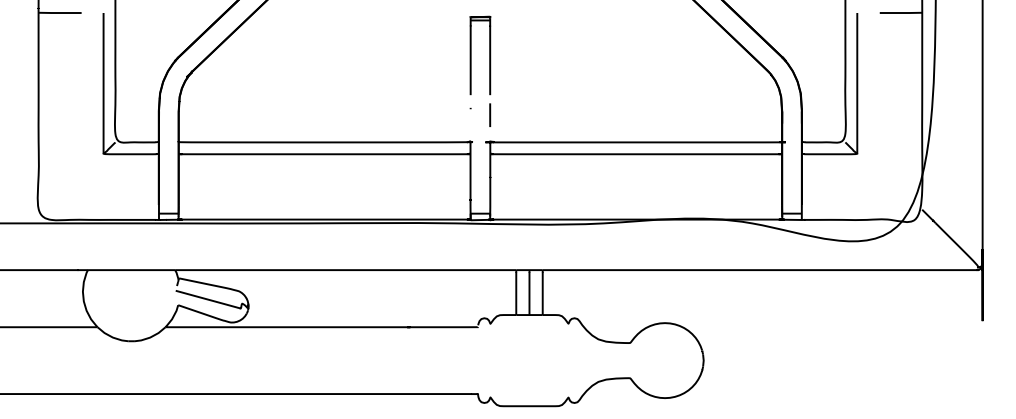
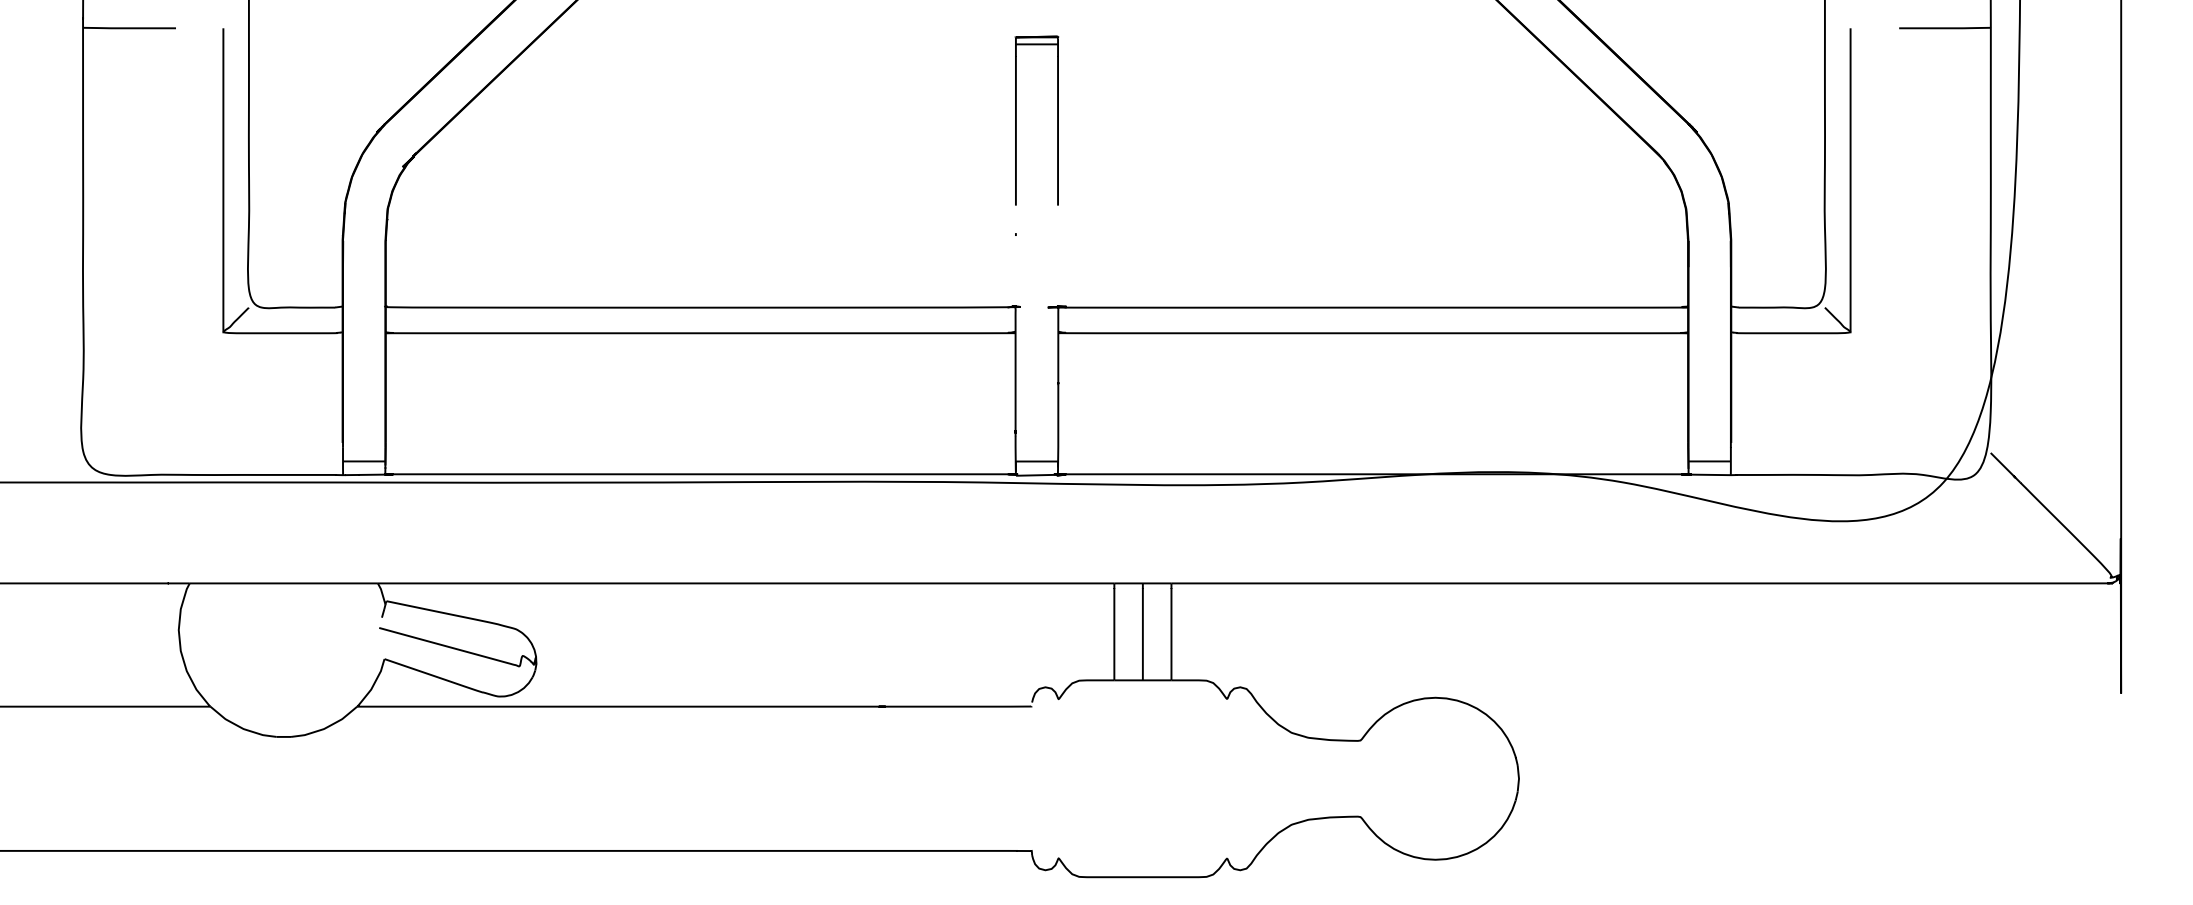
line: (490, 114) -> (1058, 247), removed

